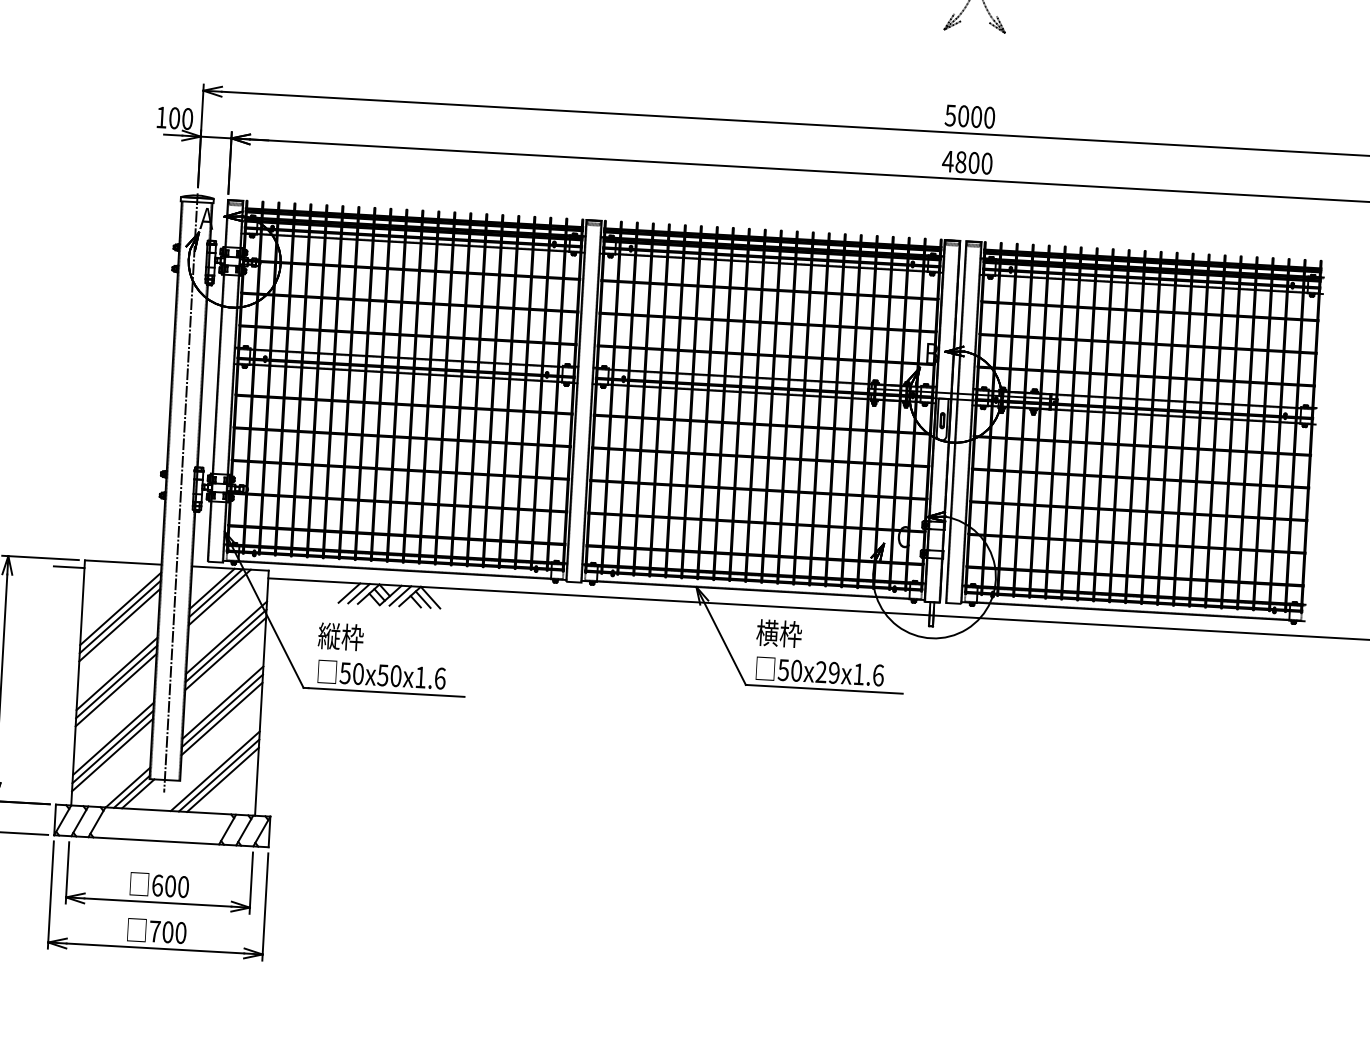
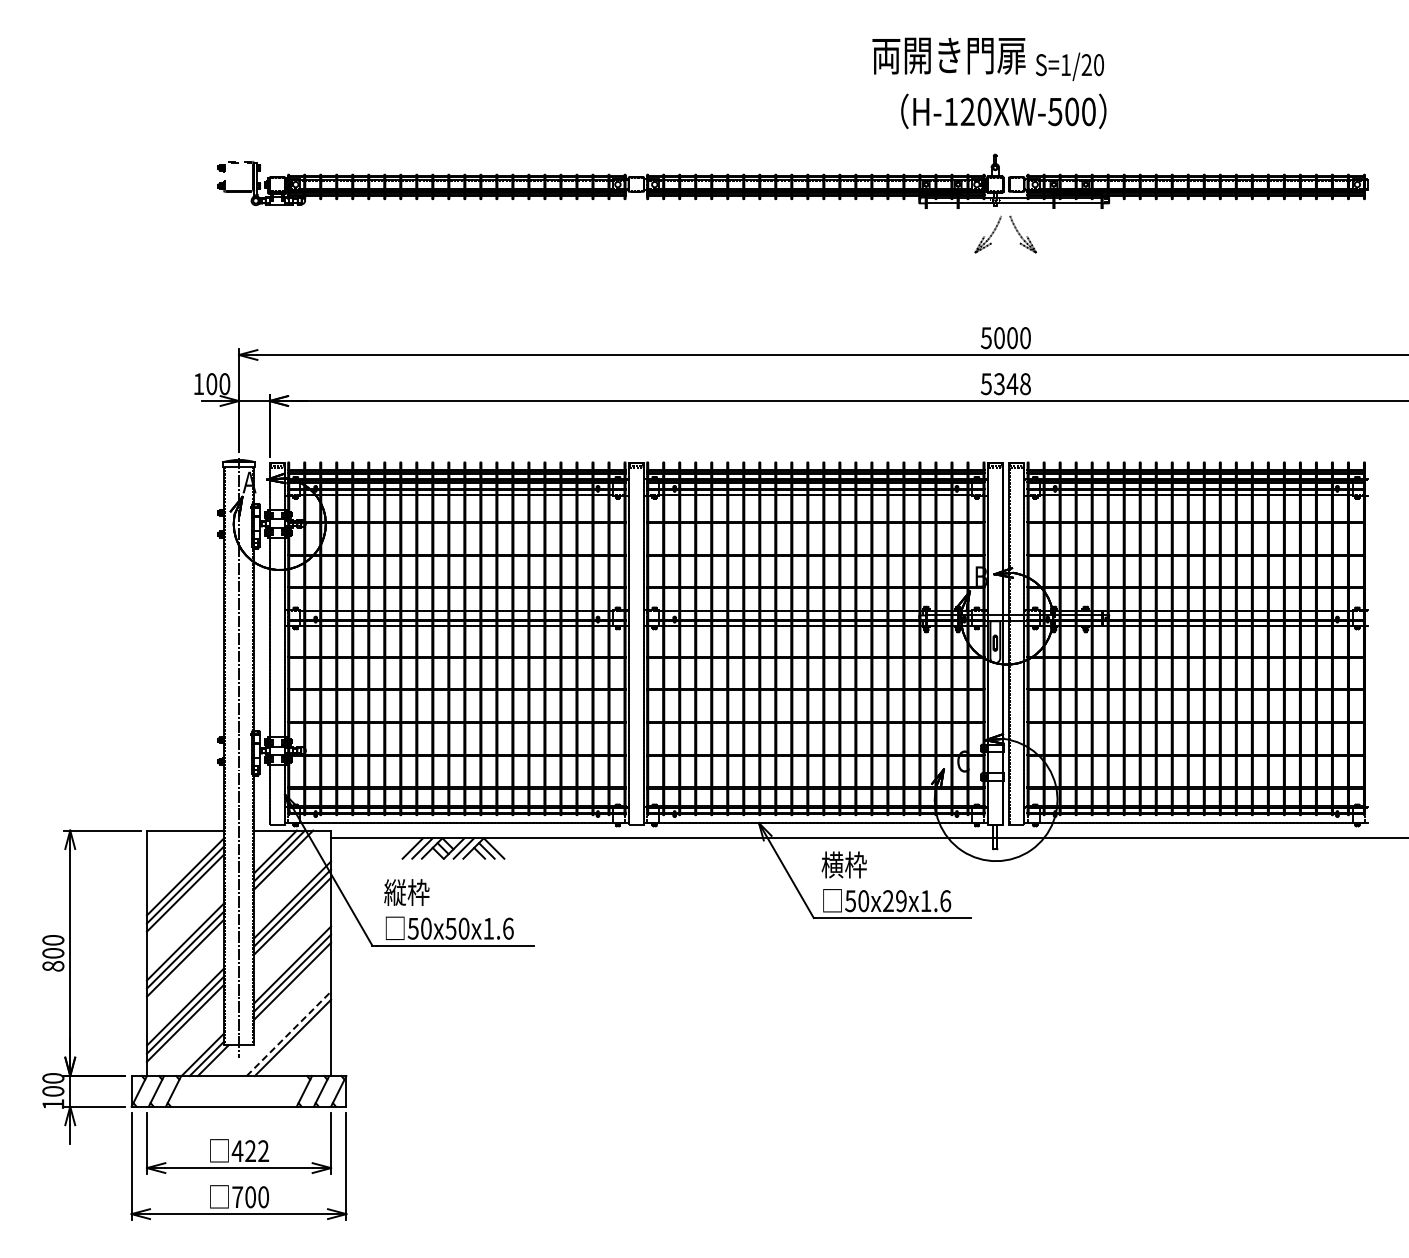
text: (967, 162) -> (1005, 384), 4800 -> 5348
line: (69, 567) -> (131, 838), removed
line: (214, 770) -> (288, 1033), solid -> dashed
line: (222, 779) -> (296, 1041), removed
text: (169, 886) -> (249, 1151), 600 -> 422

